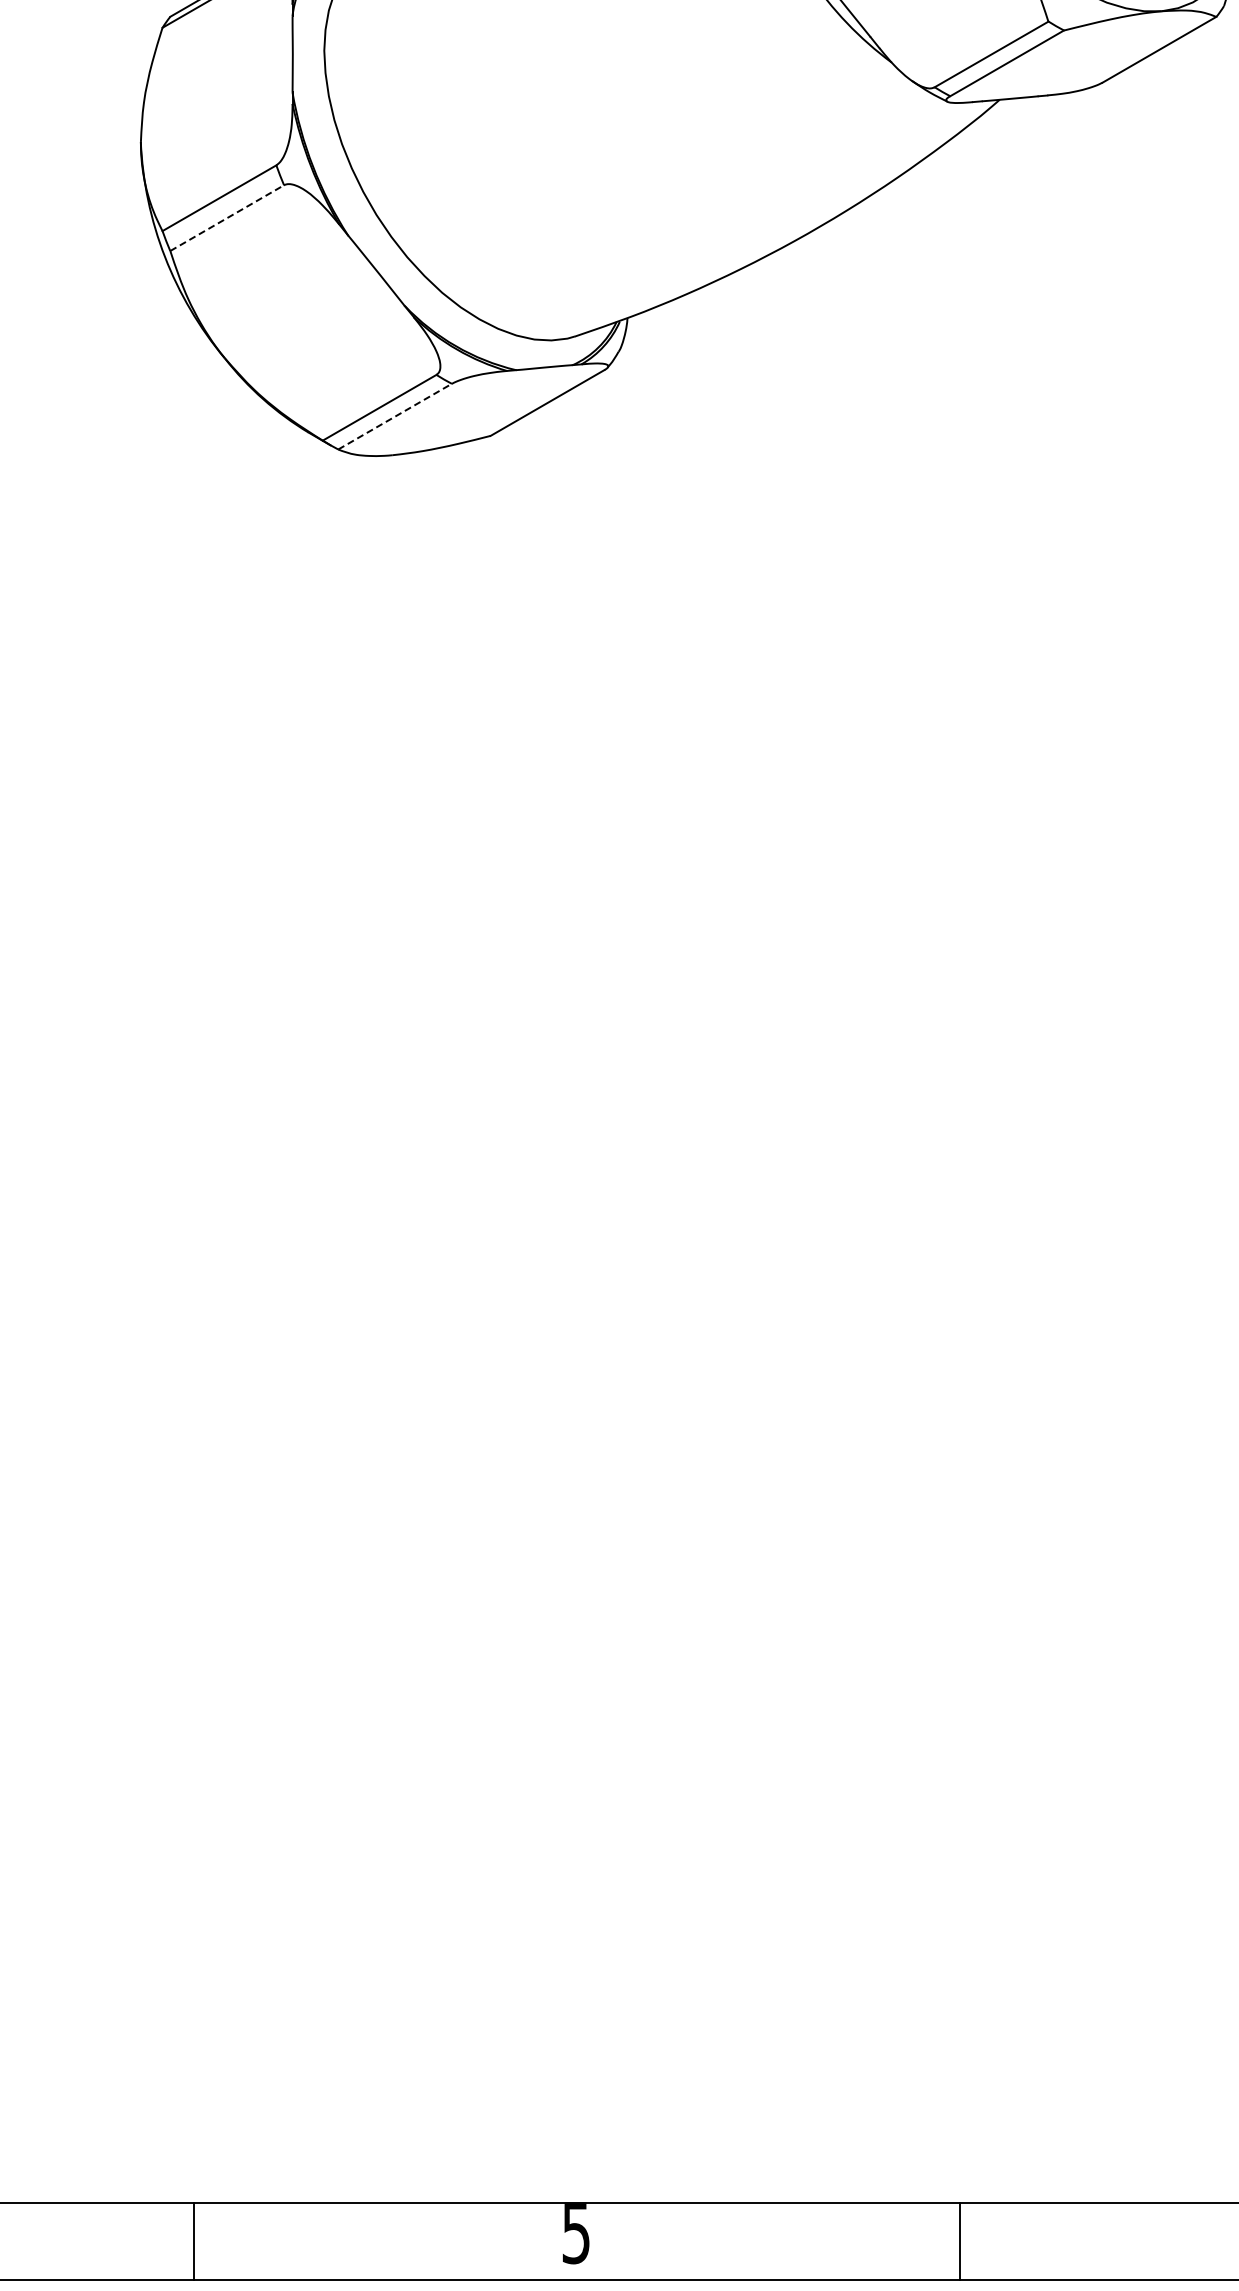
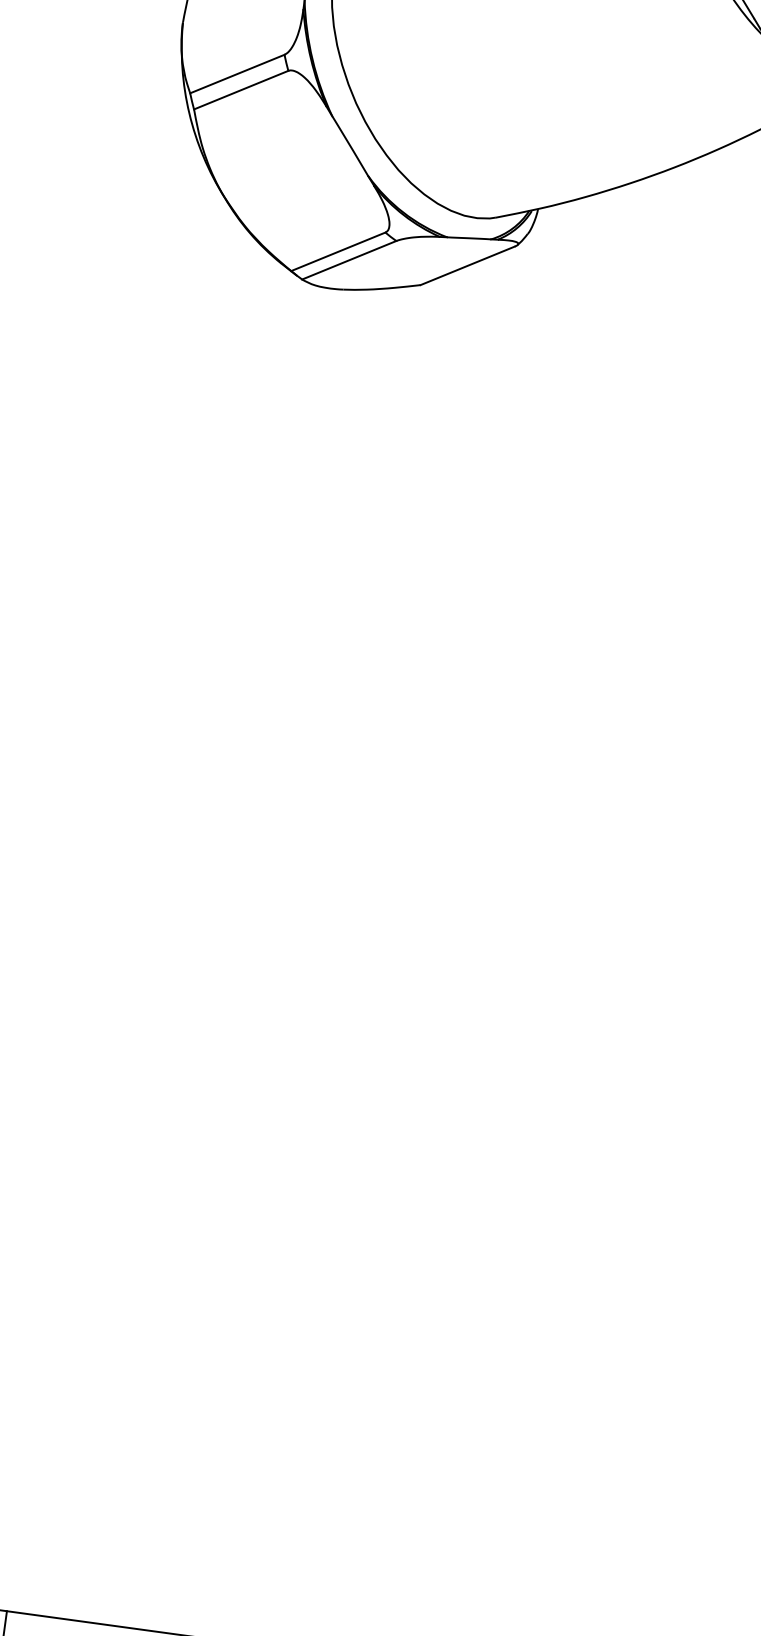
line: (227, 218) -> (241, 90), dashed -> solid
line: (395, 416) -> (349, 260), dashed -> solid

